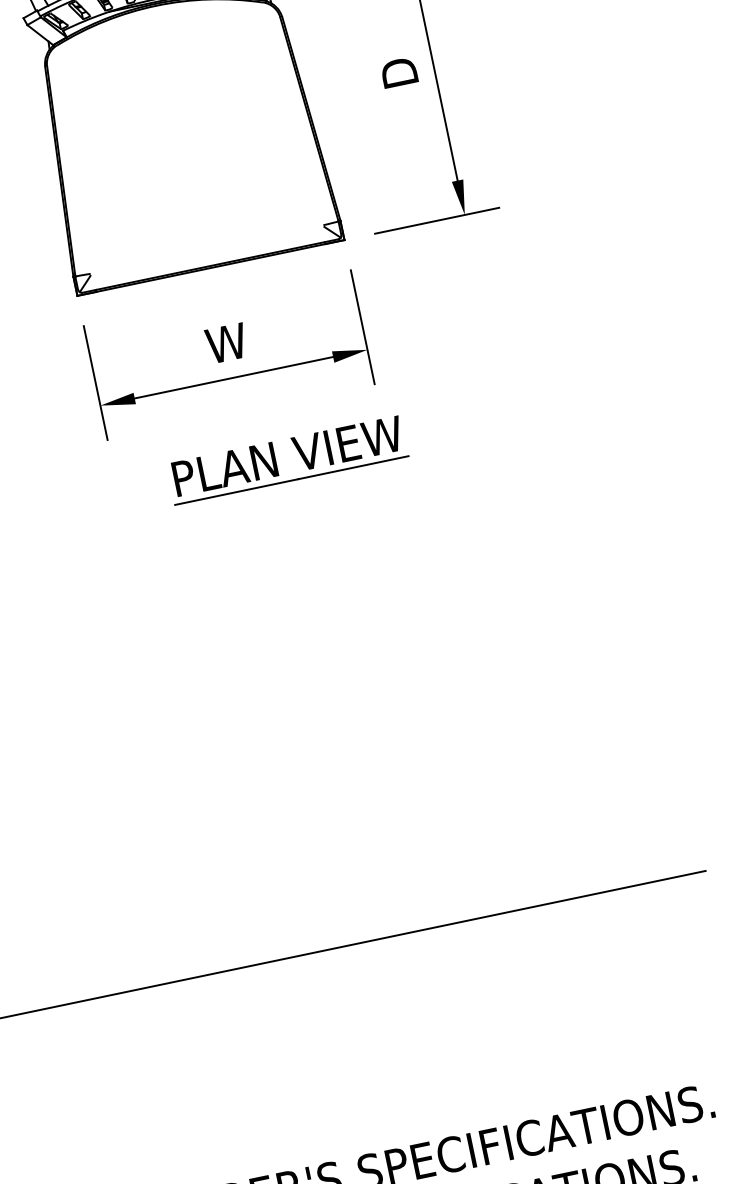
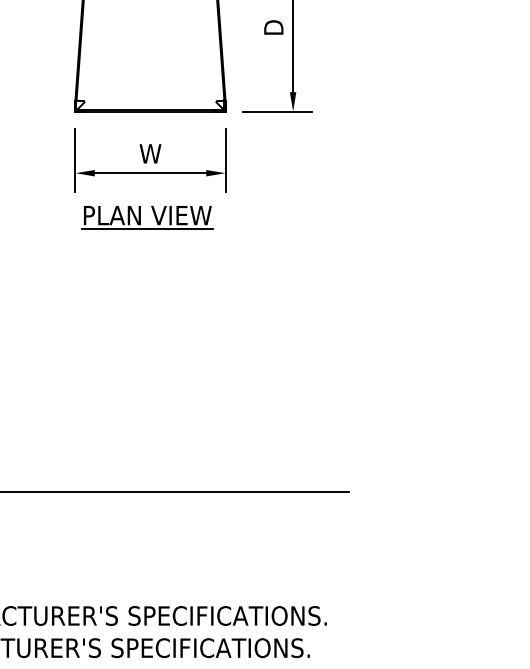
part: (275, 462) -> (140, 217), moved

